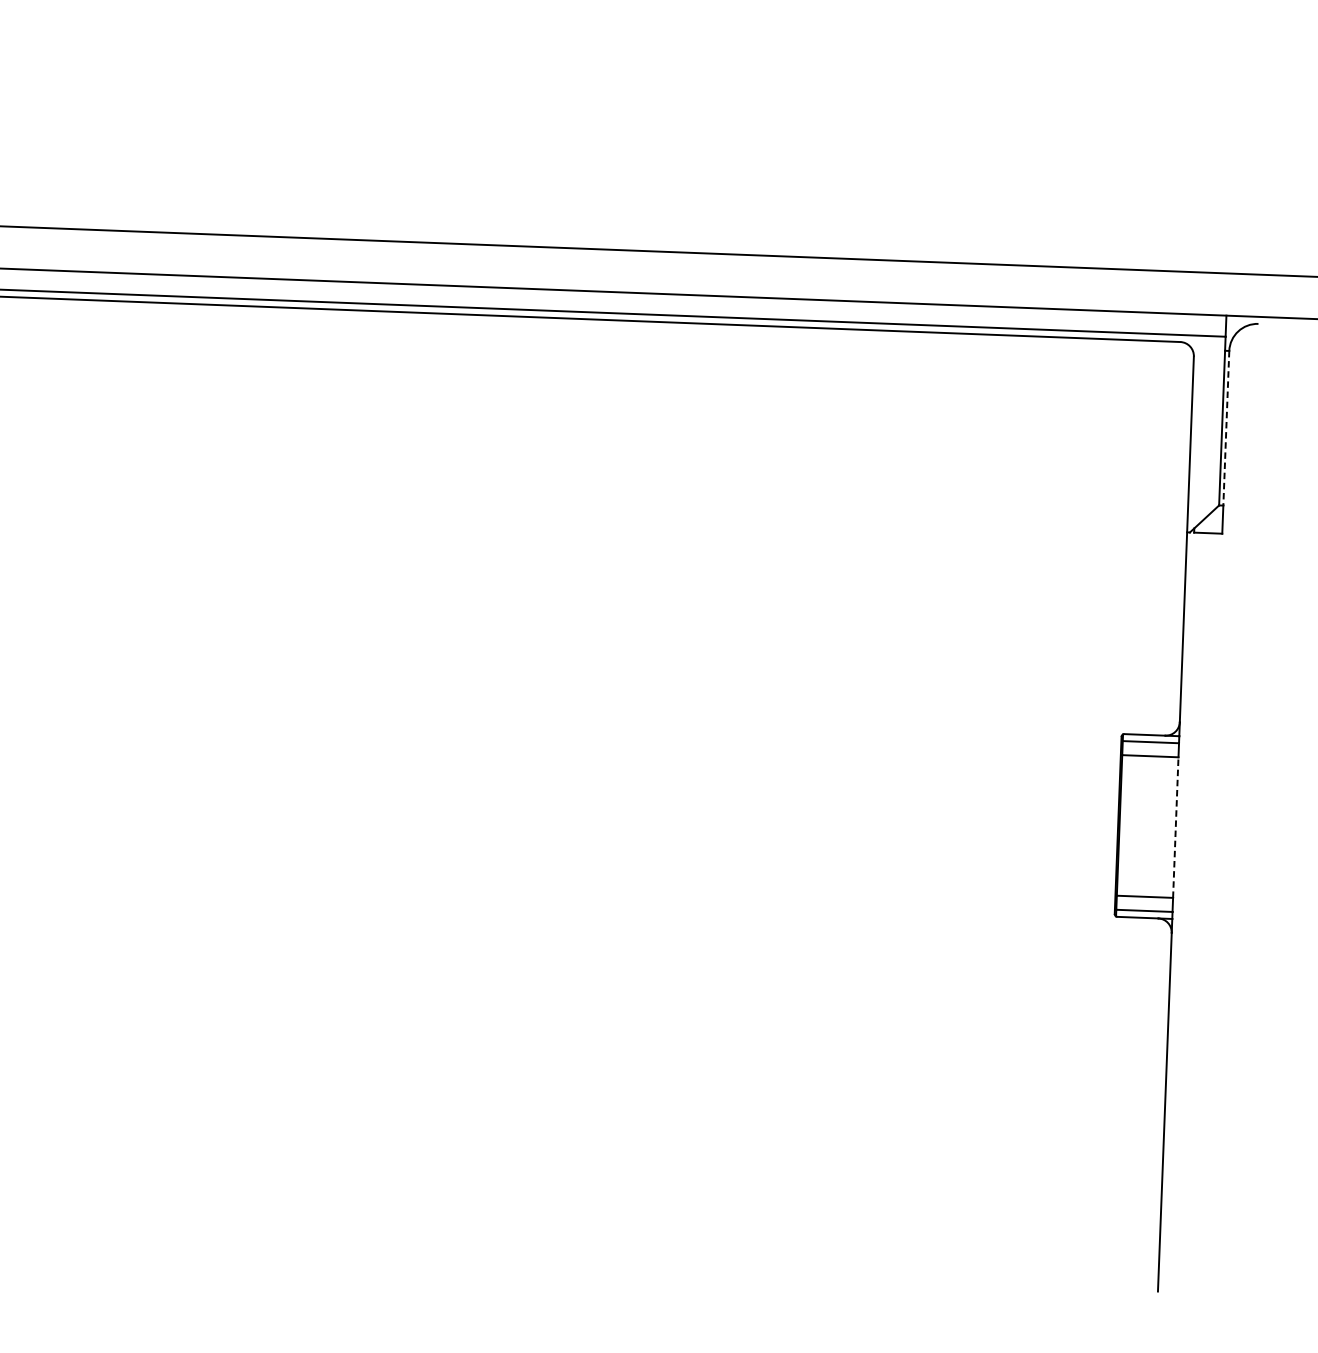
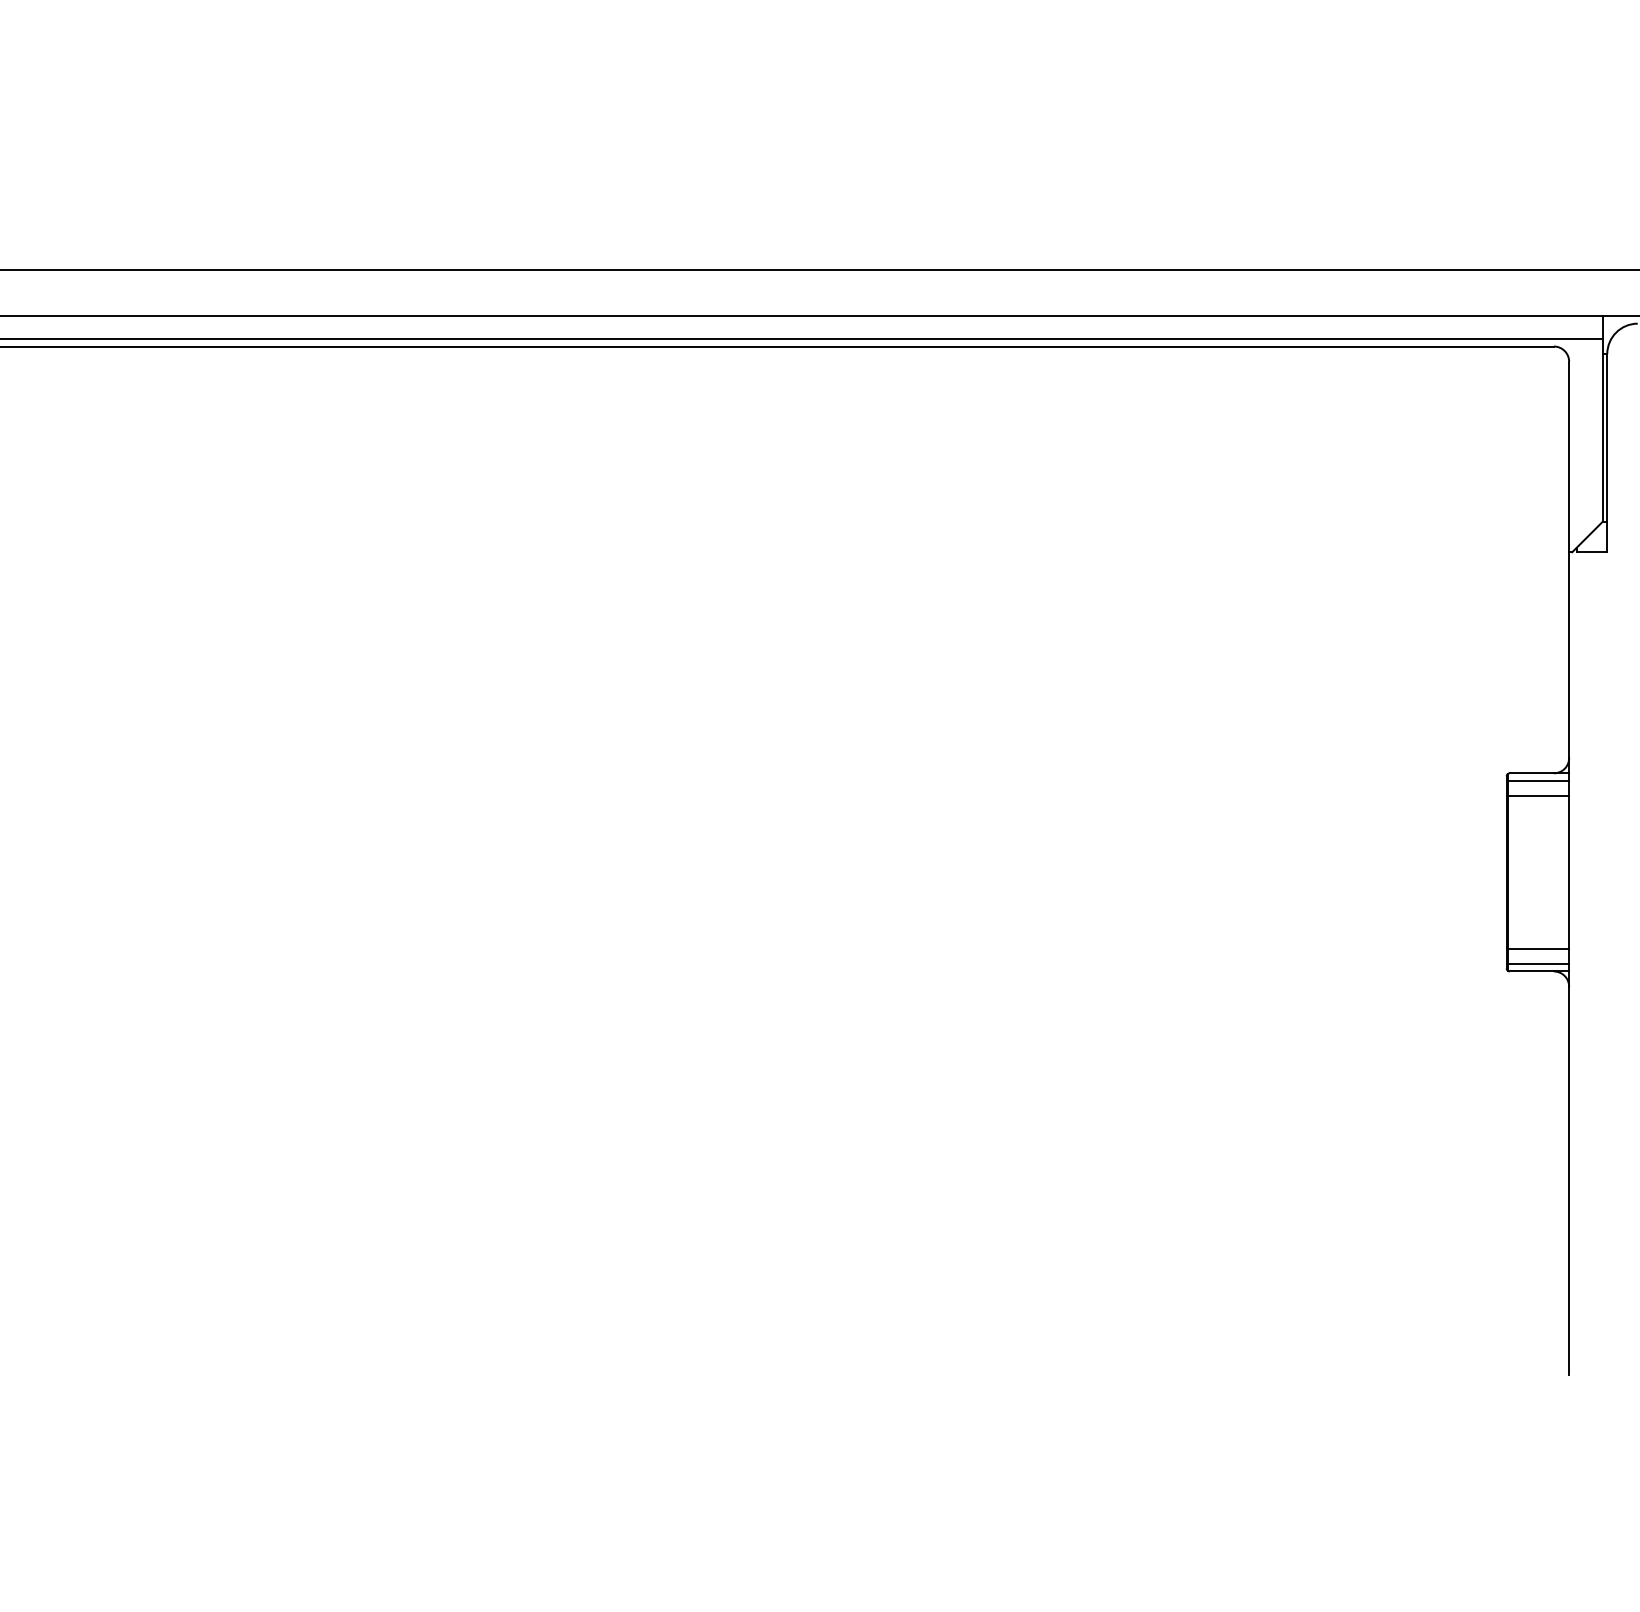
line: (1226, 427) -> (1607, 437), dashed -> solid
line: (1176, 826) -> (1569, 871), dashed -> solid

